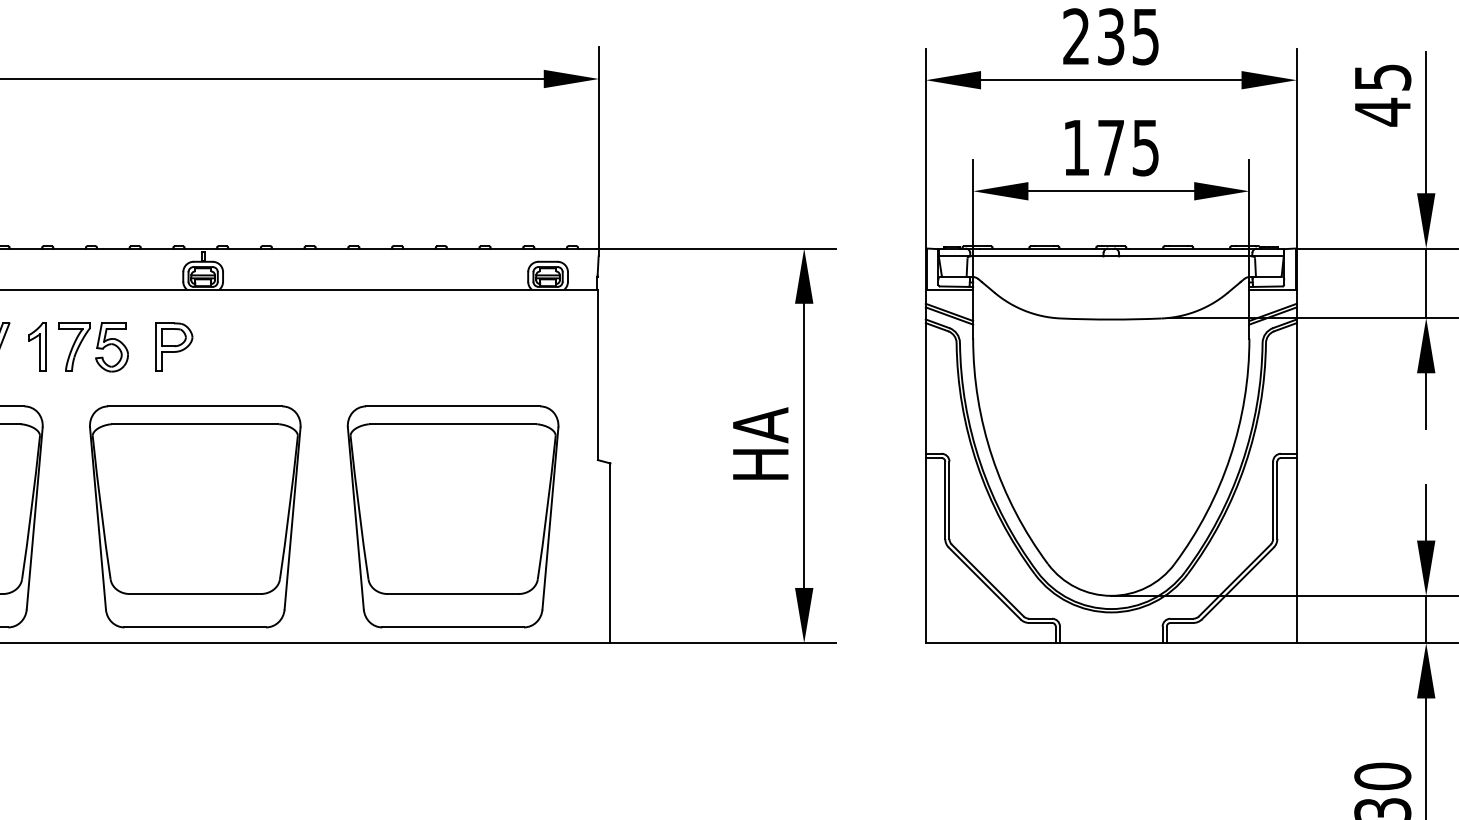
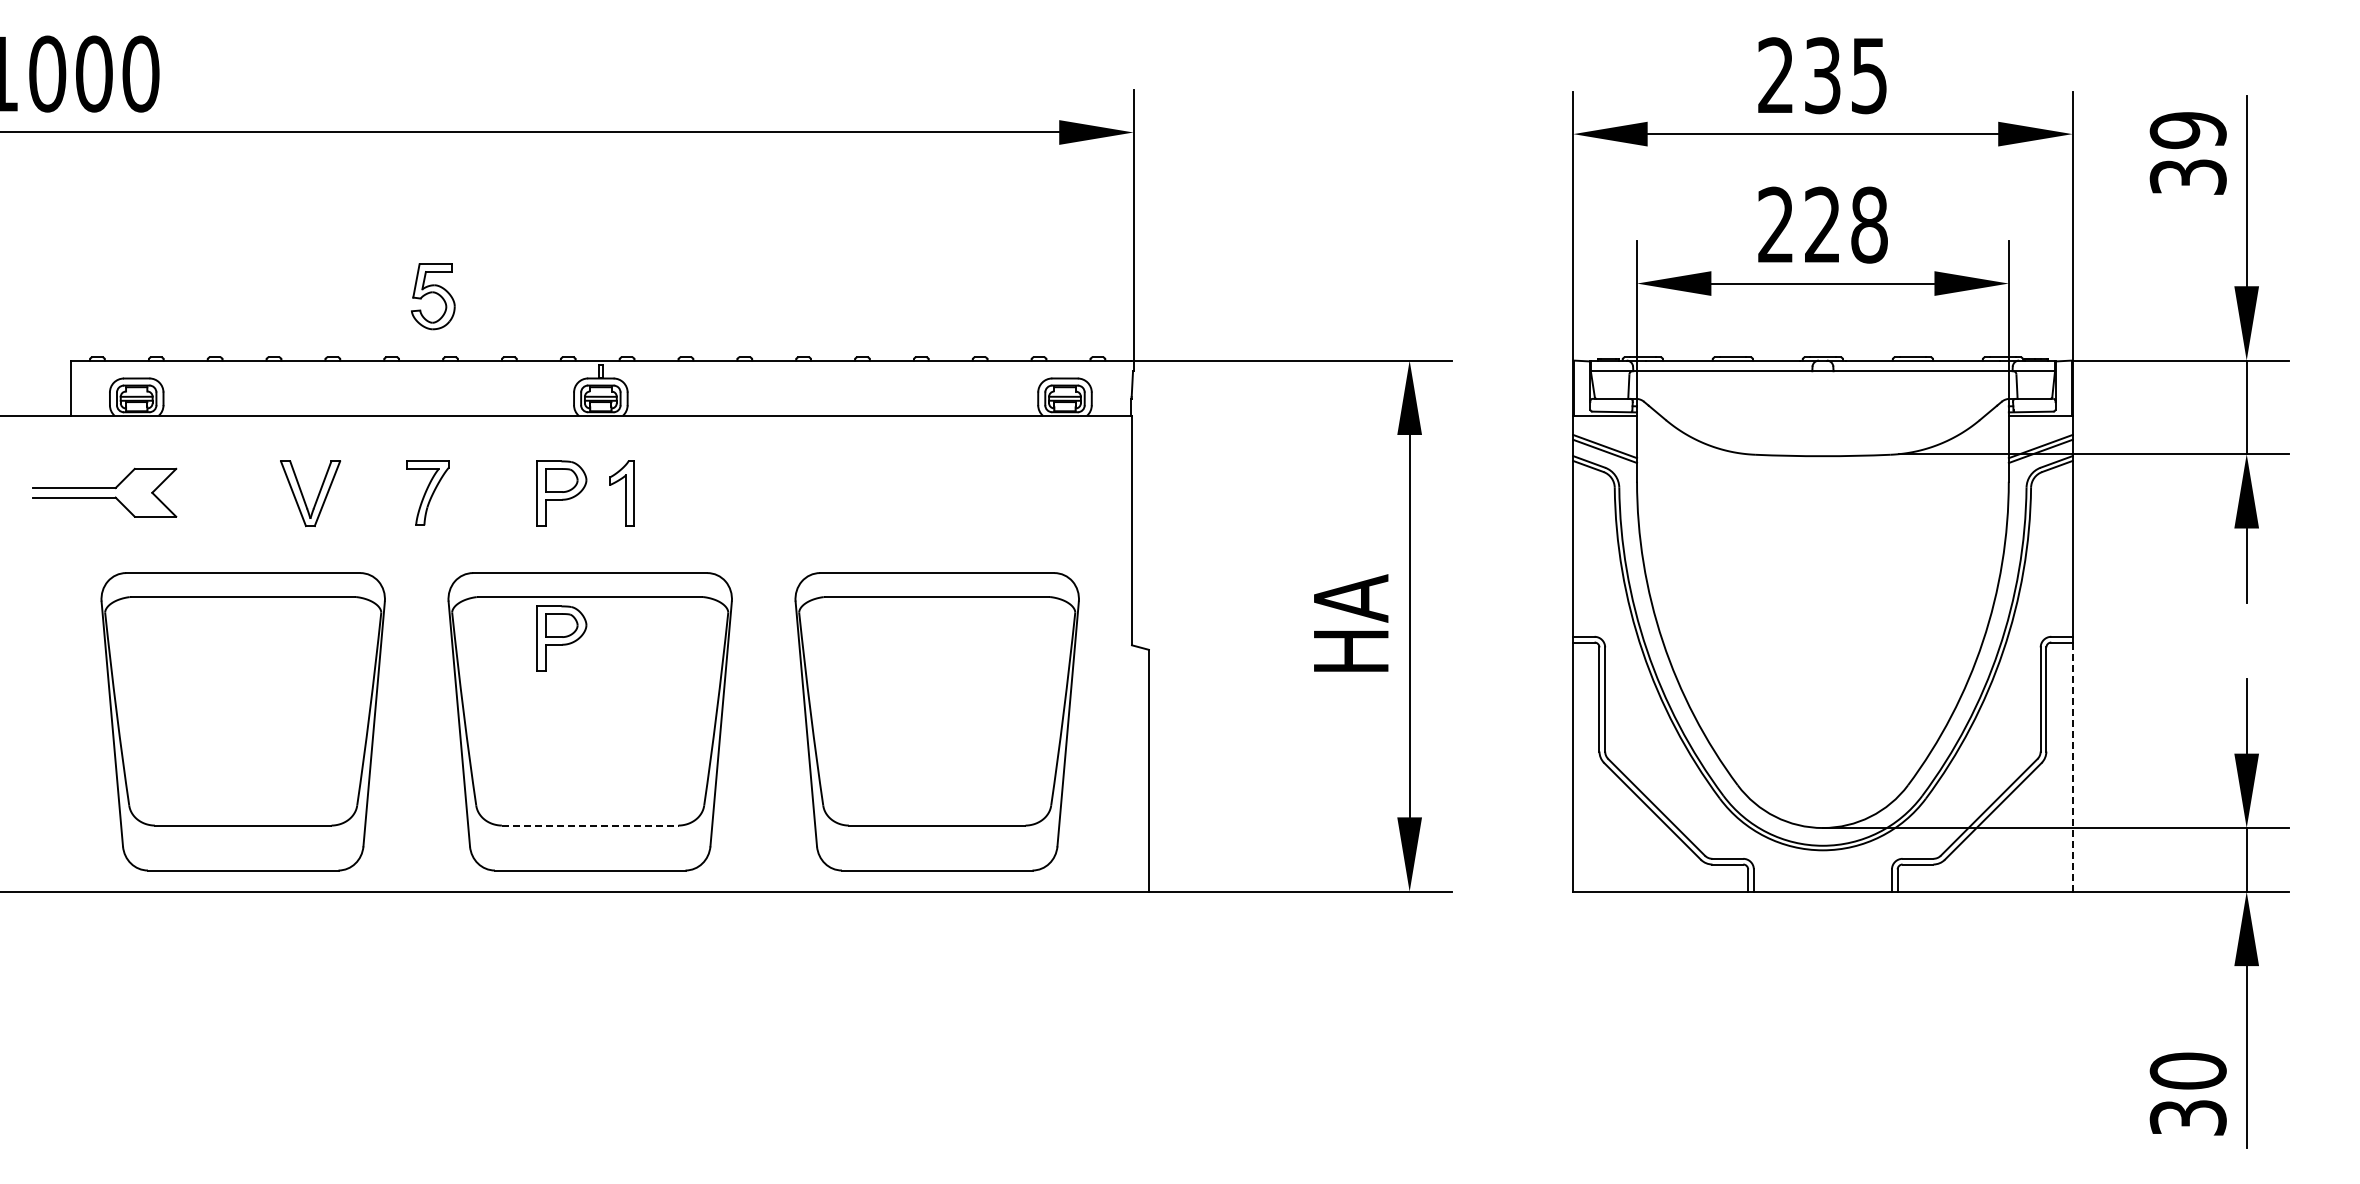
text: (1382, 95) -> (2187, 154), 45 -> 39
text: (1110, 147) -> (1822, 224), 175 -> 228
part: (37, 347) -> (621, 493), moved
part: (112, 347) -> (433, 296), moved
part: (173, 455) -> (561, 638), added
line: (1296, 550) -> (2072, 767), solid -> dashed
line: (195, 593) -> (590, 825), solid -> dashed

